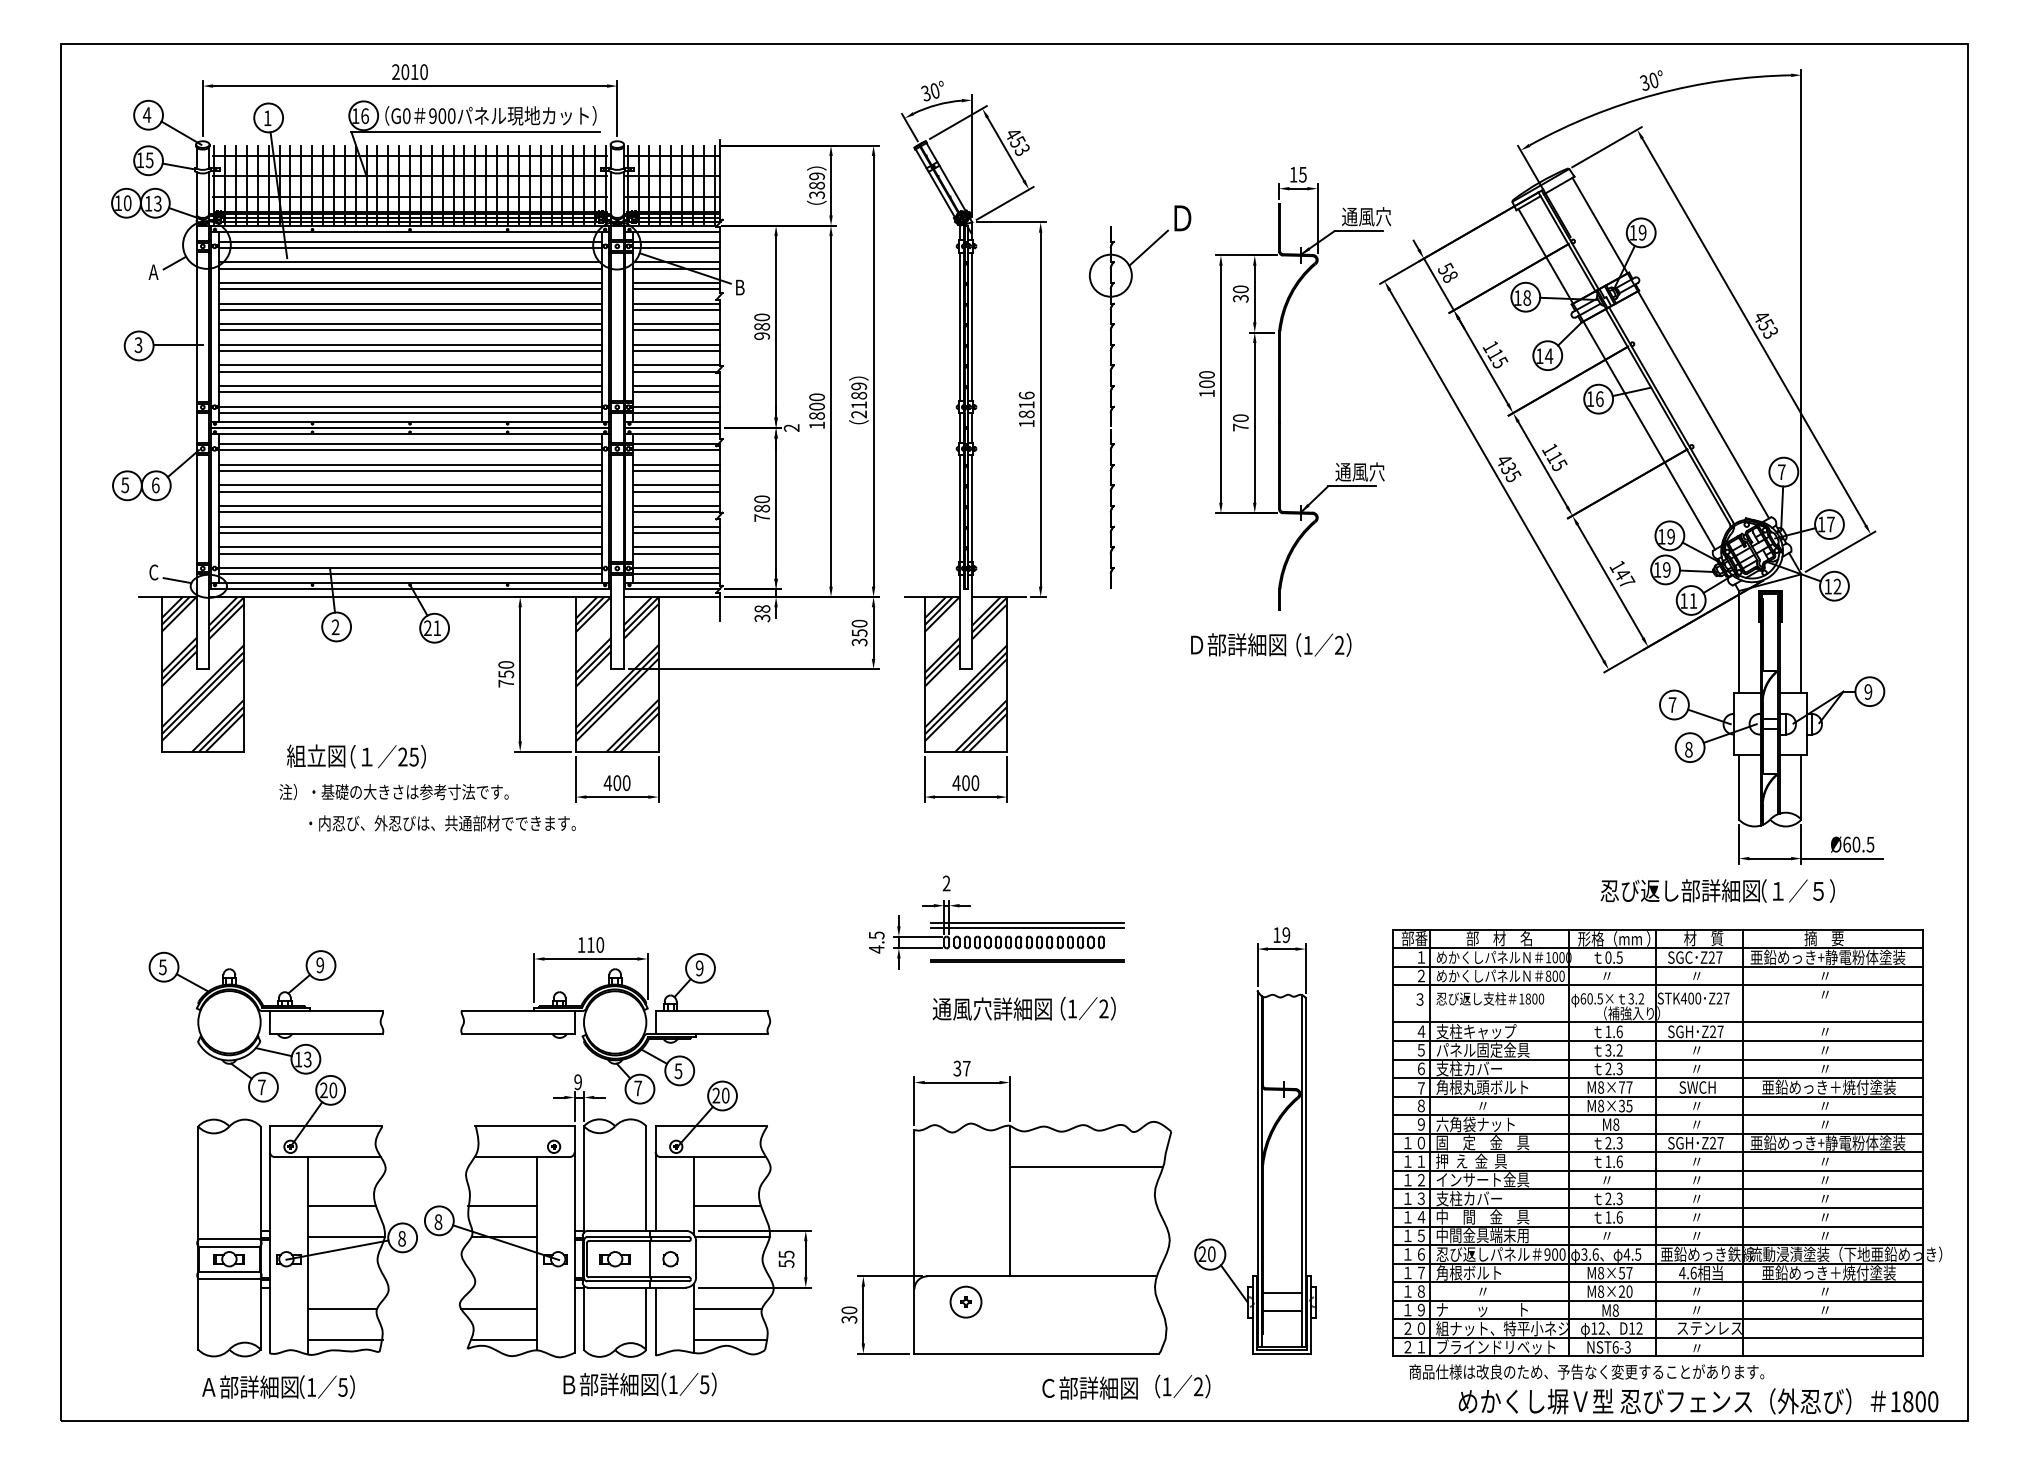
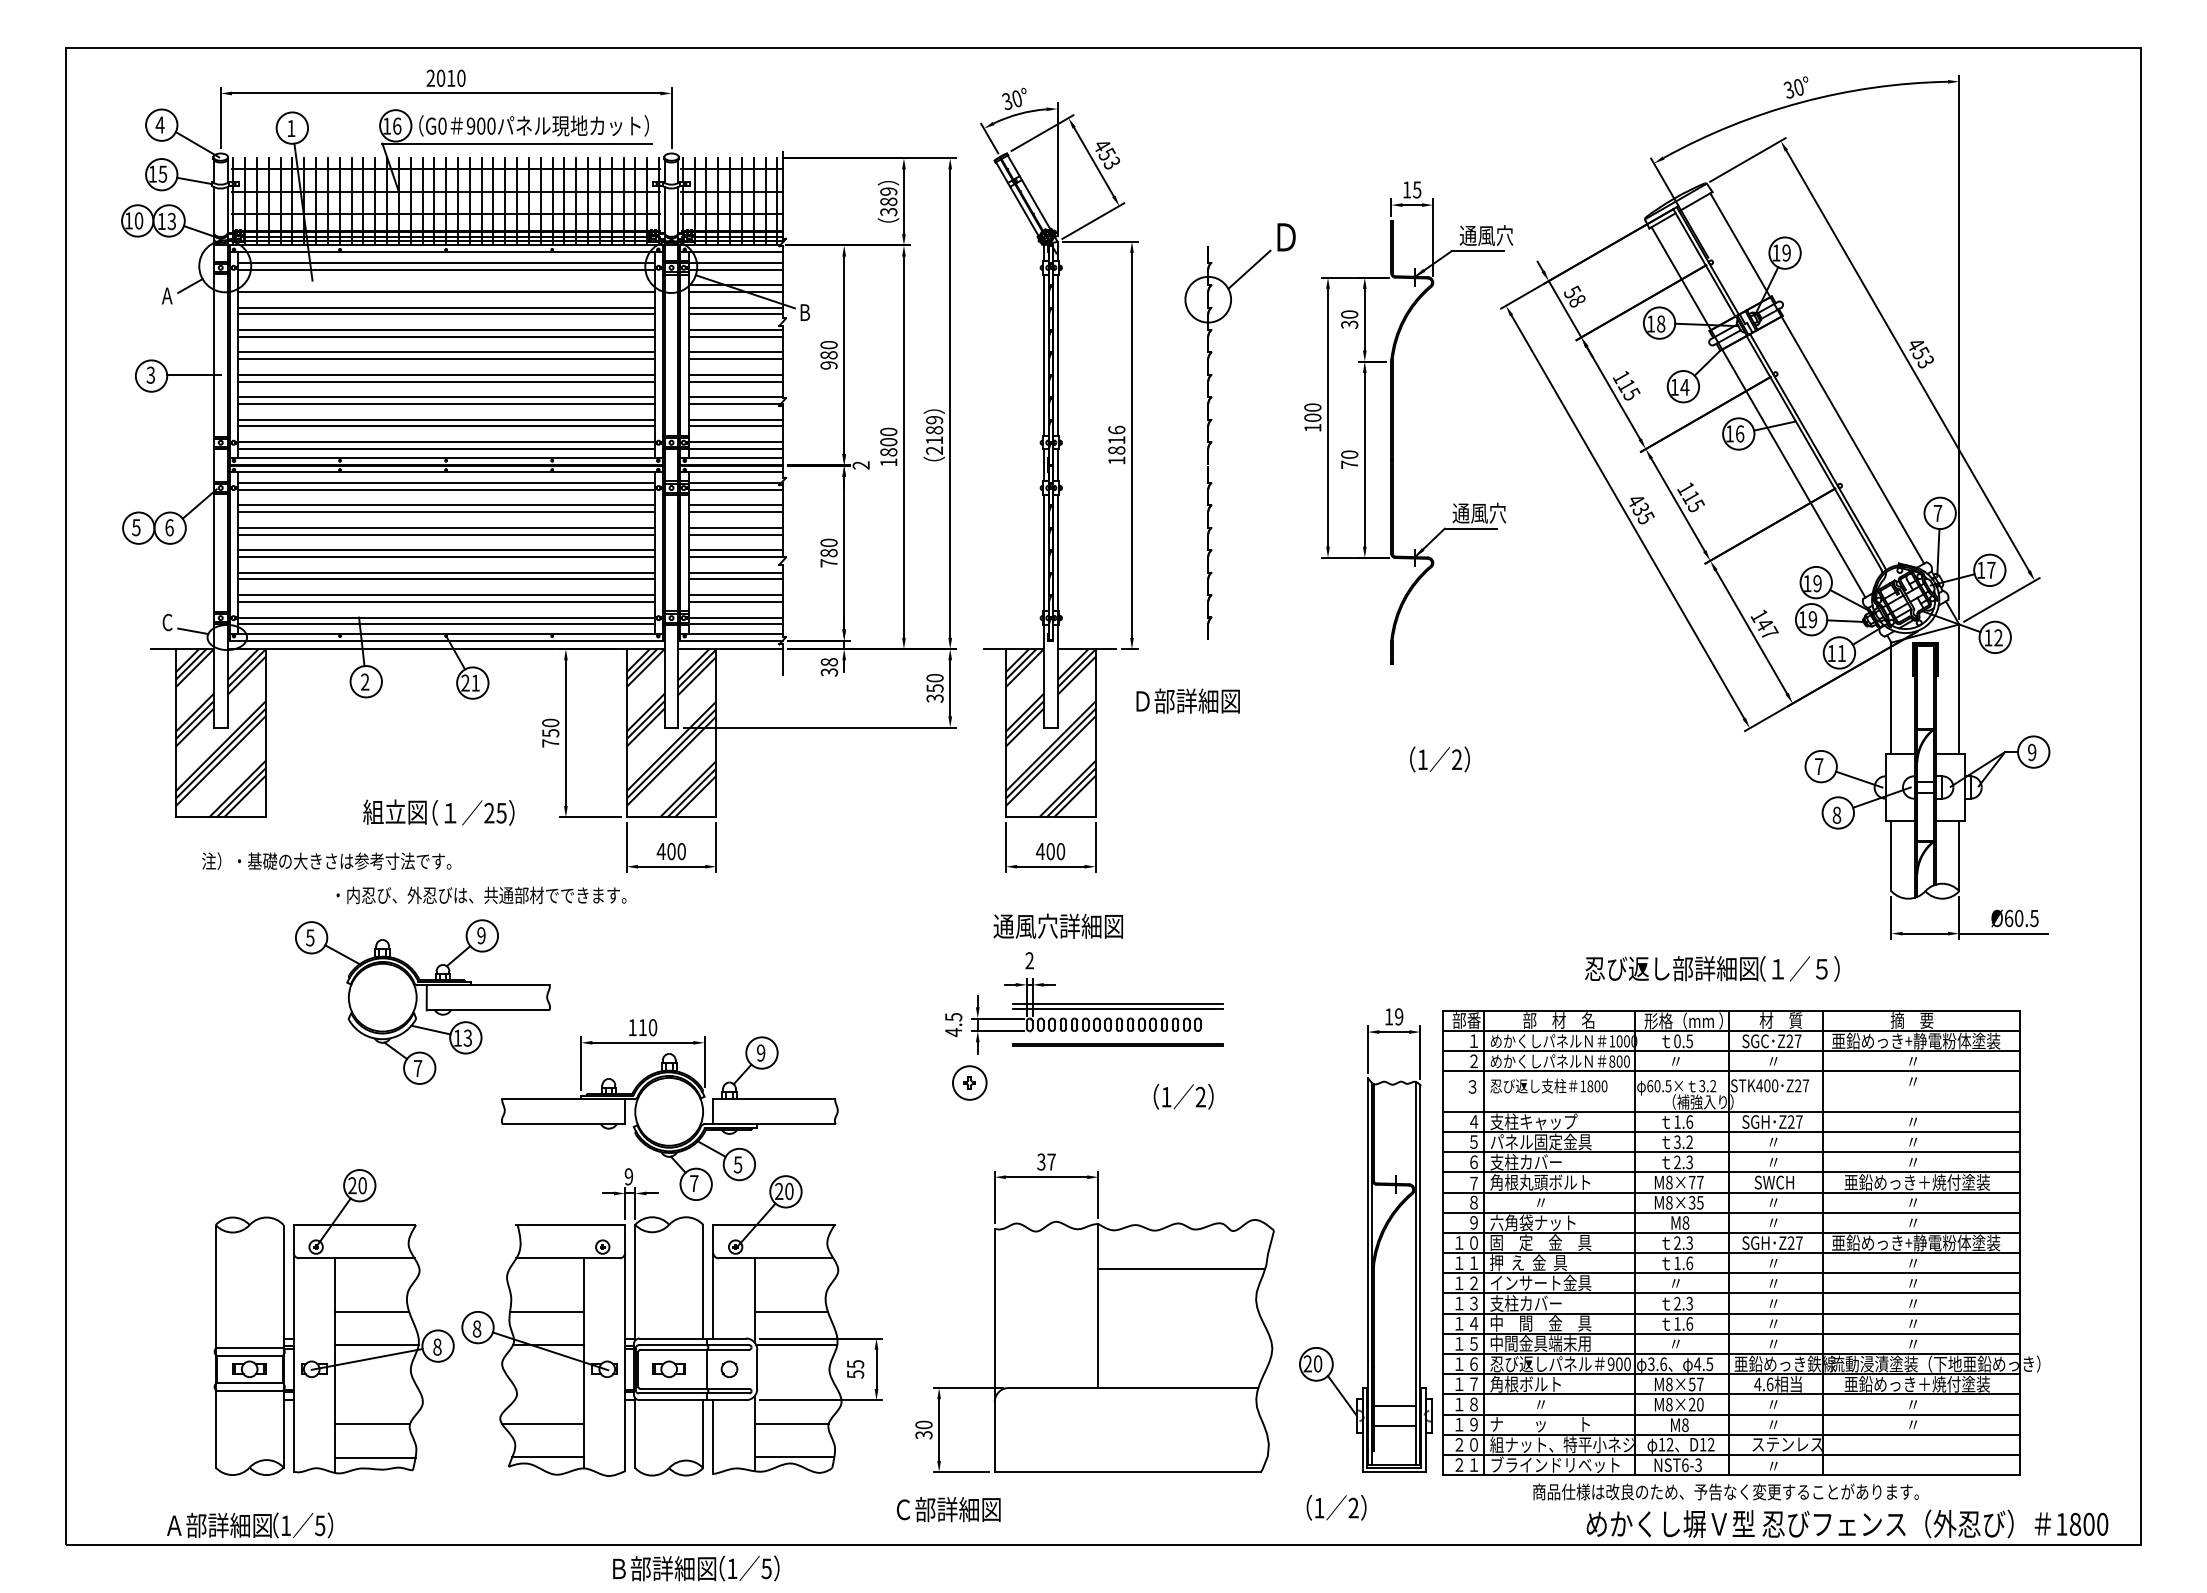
line: (409, 262) -> (445, 285), removed
text: (1237, 644) -> (1187, 700), moved
text: (1323, 645) -> (1439, 759), moved
text: (356, 756) -> (438, 812), moved
text: (393, 792) -> (326, 861), moved
text: (1717, 890) -> (1712, 968), moved
text: (991, 1008) -> (1057, 925), moved
part: (266, 1025) -> (422, 1001), moved
part: (1667, 1142) -> (1741, 1242), moved
part: (965, 1301) -> (969, 1082), moved
text: (640, 1384) -> (696, 1568), moved
text: (1182, 1386) -> (1336, 1507), moved
text: (278, 1387) -> (250, 1525), moved
text: (1089, 1388) -> (948, 1509), moved

